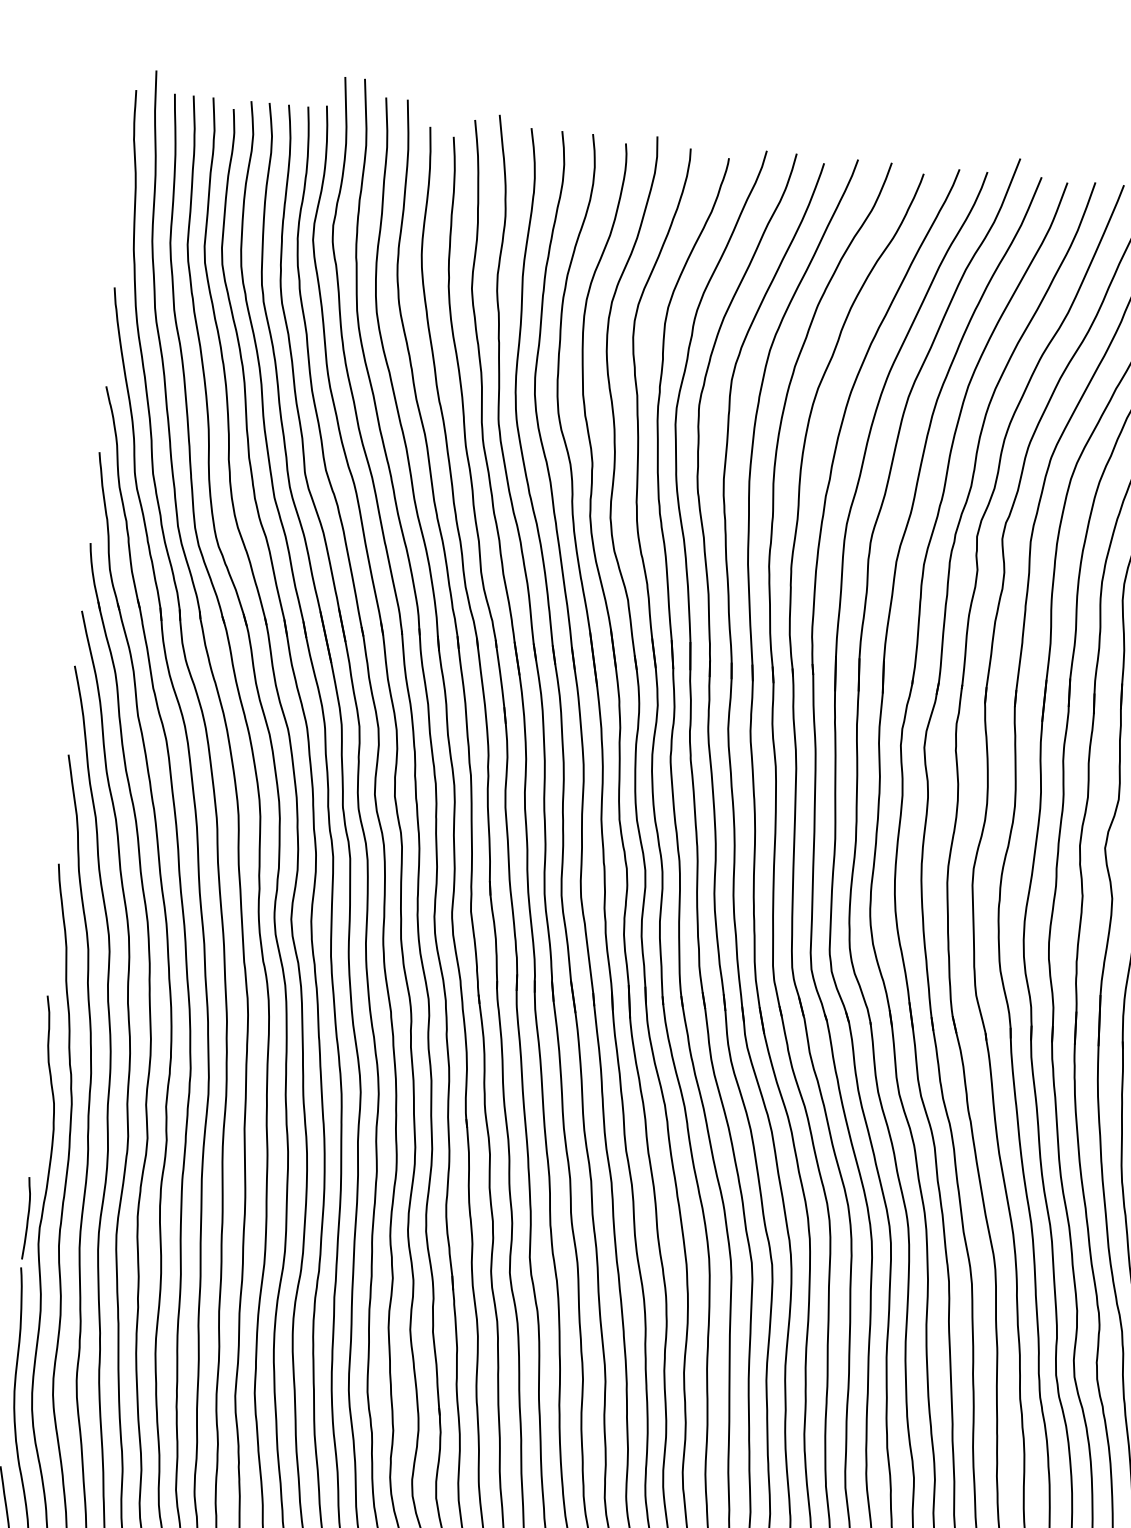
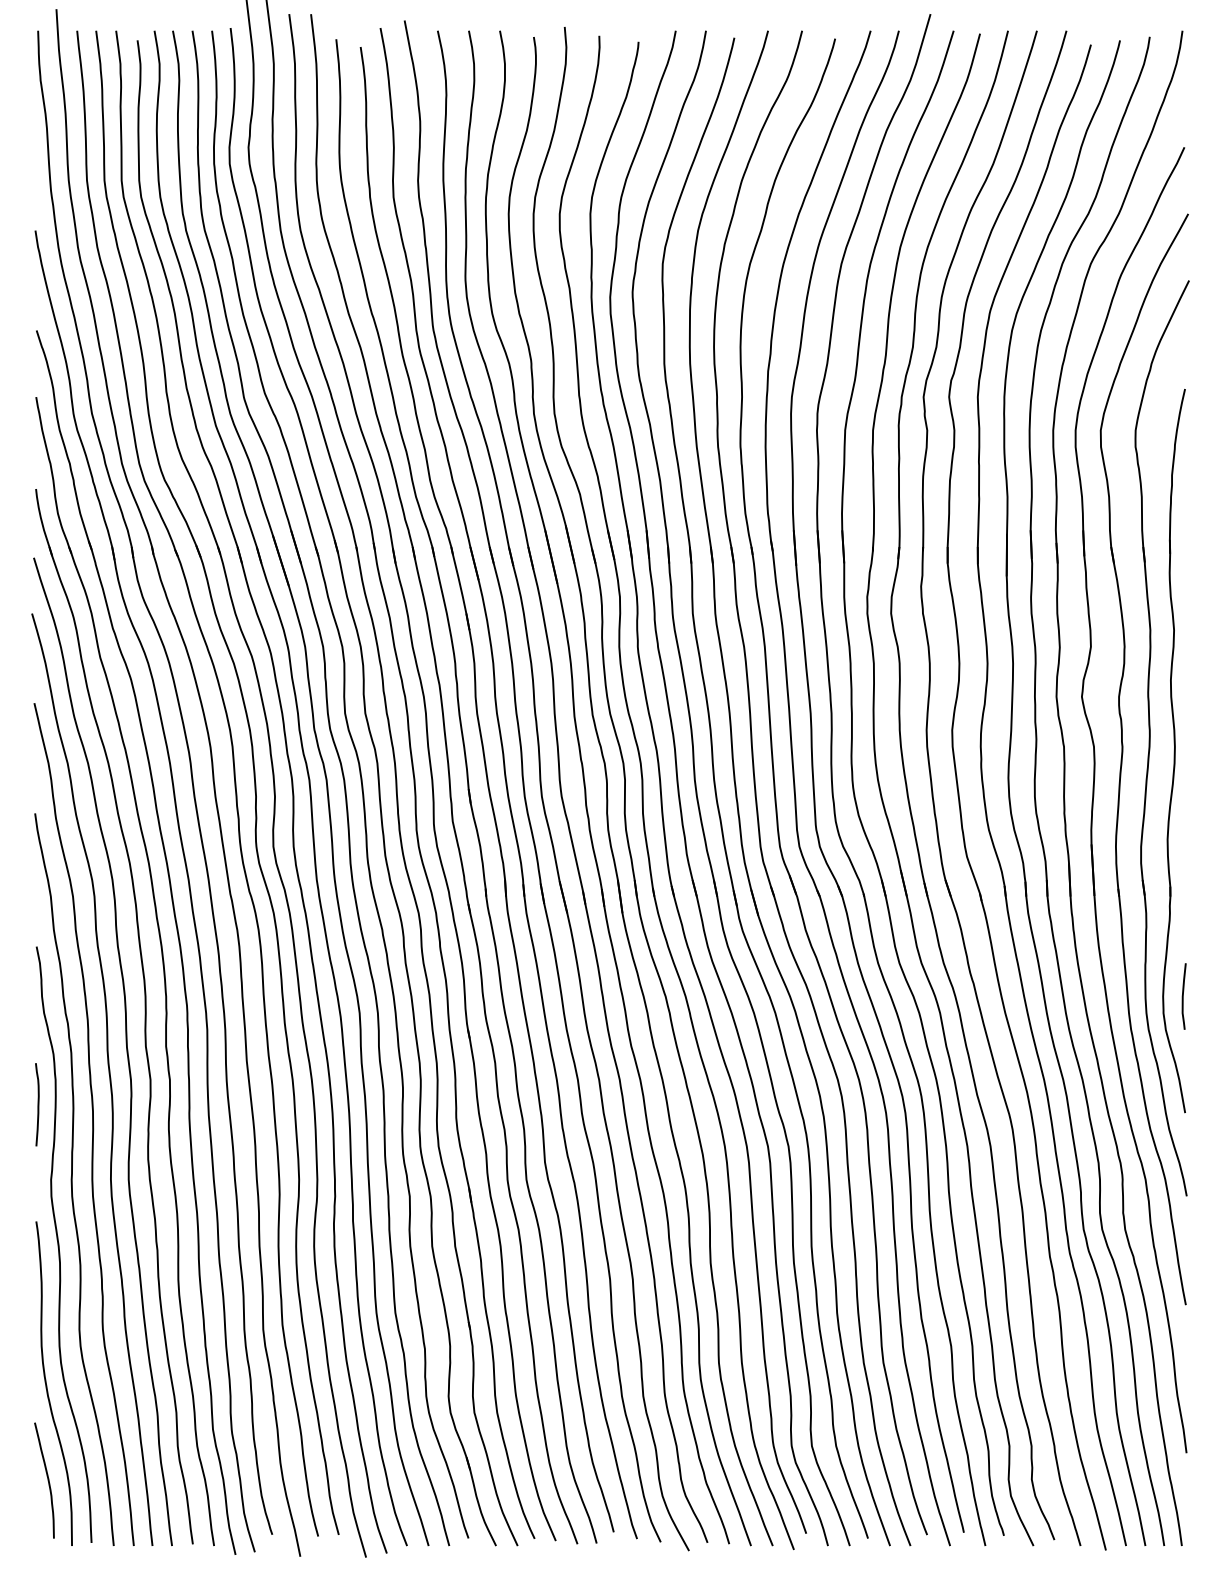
curve: (27, 1218) -> (37, 1104), moved

